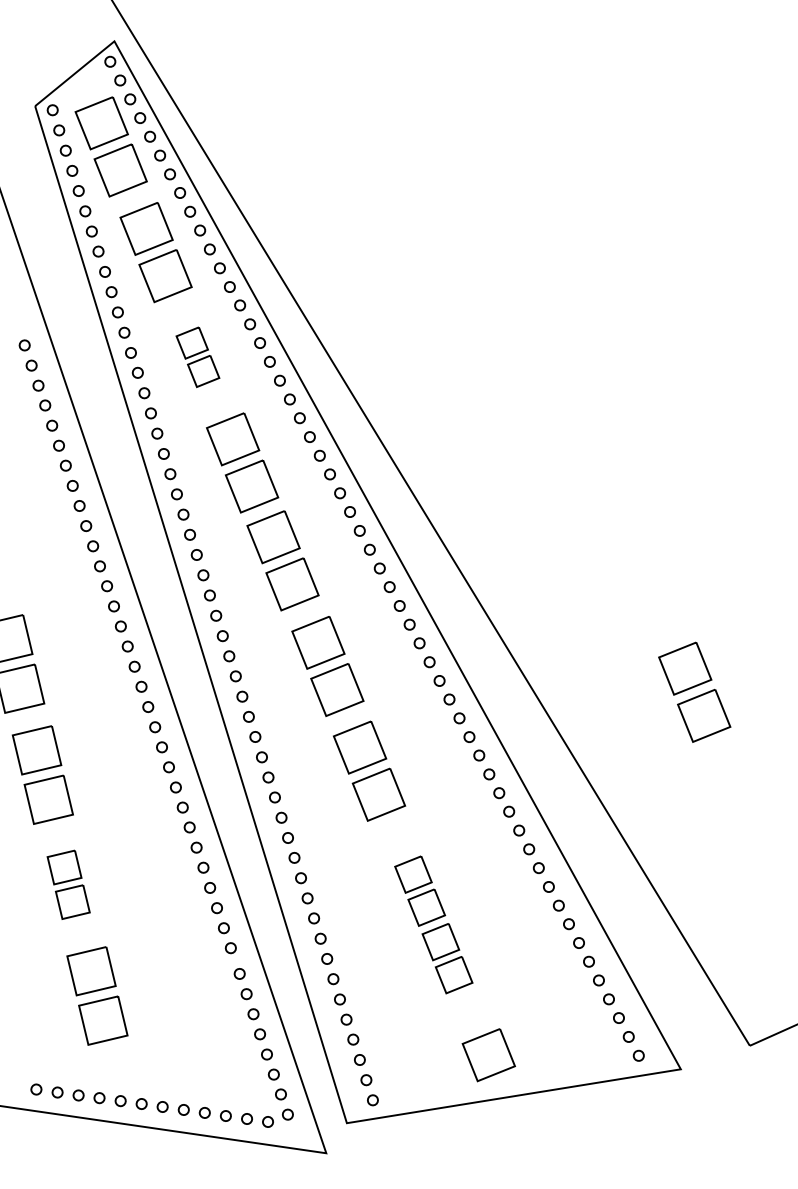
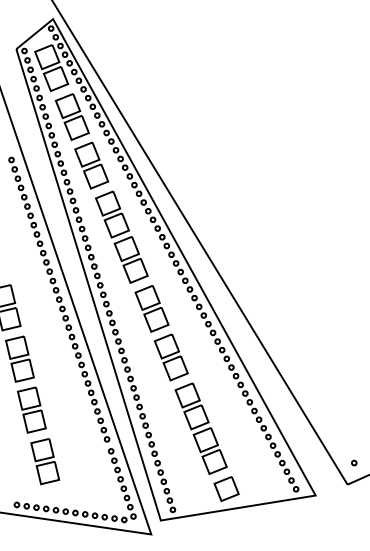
part: (197, 357) -> (91, 165), size x1.67
part: (693, 691) -> (321, 320), removed
part: (67, 883) -> (31, 409), size x1.43
part: (432, 924) -> (200, 428), size x1.43
part: (764, 997) -> (354, 462), added

